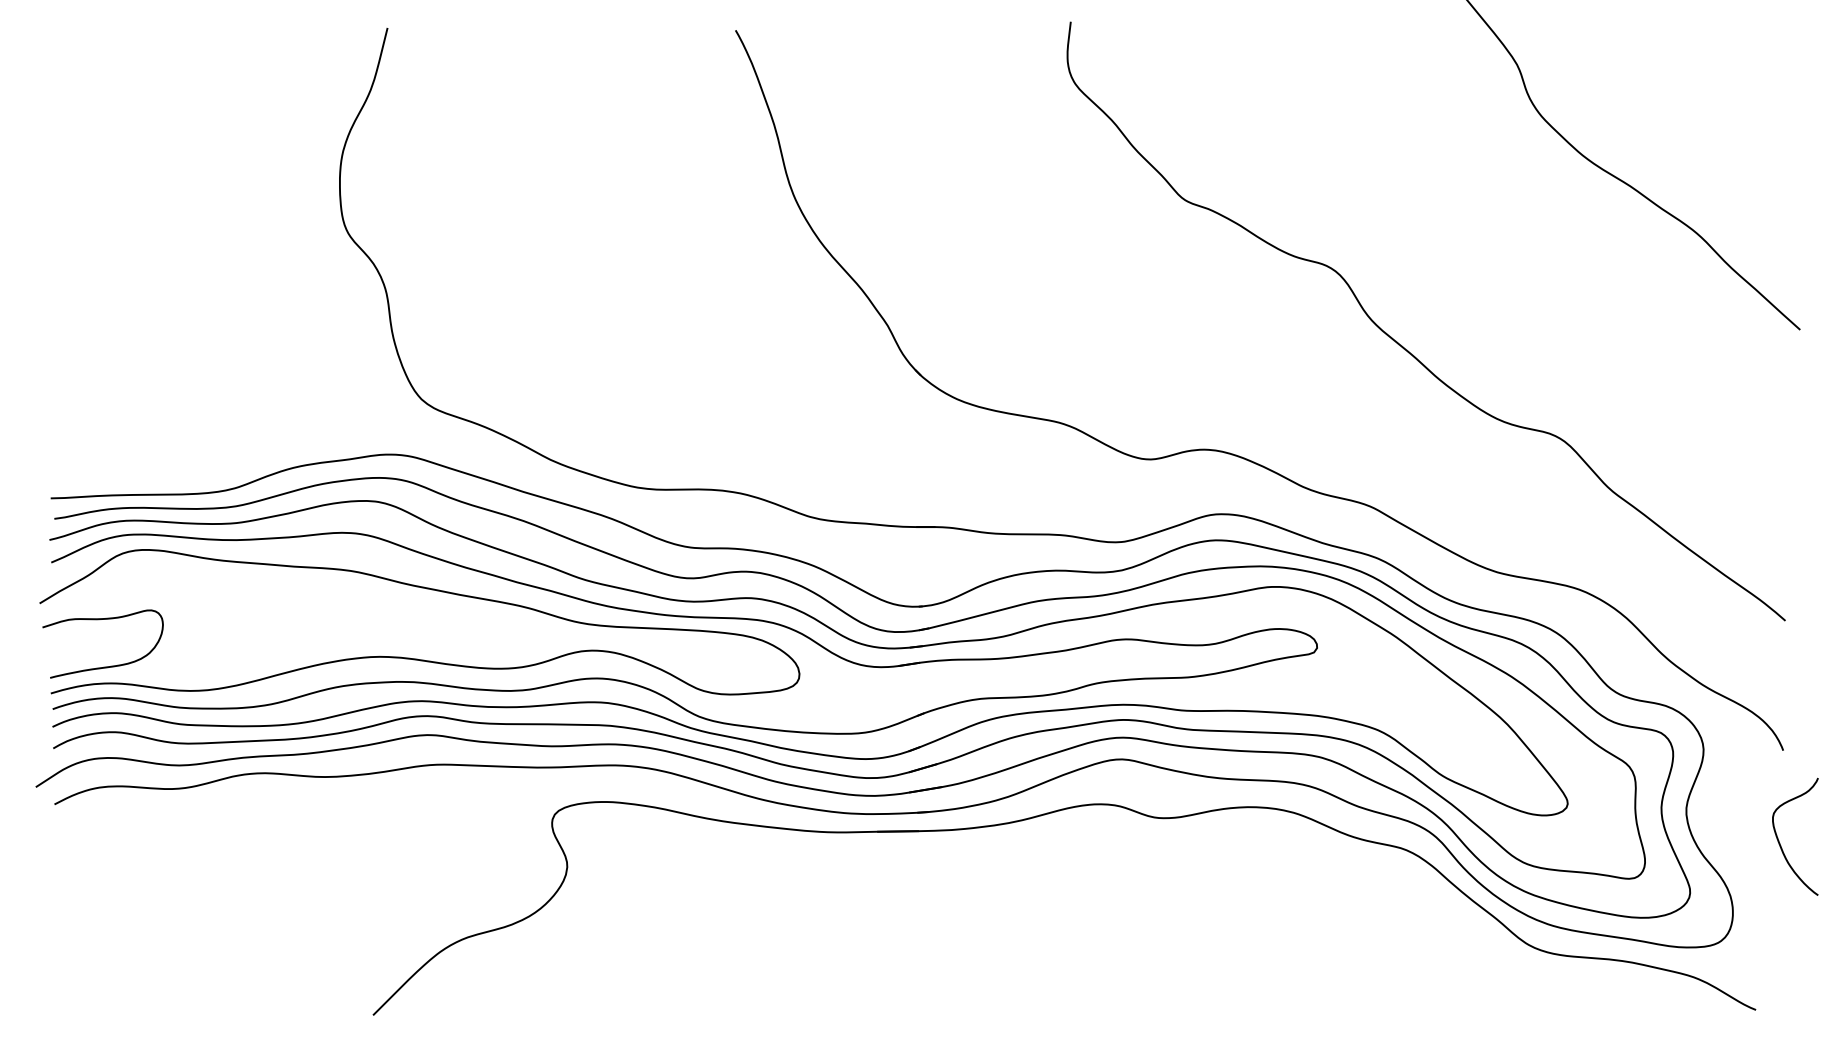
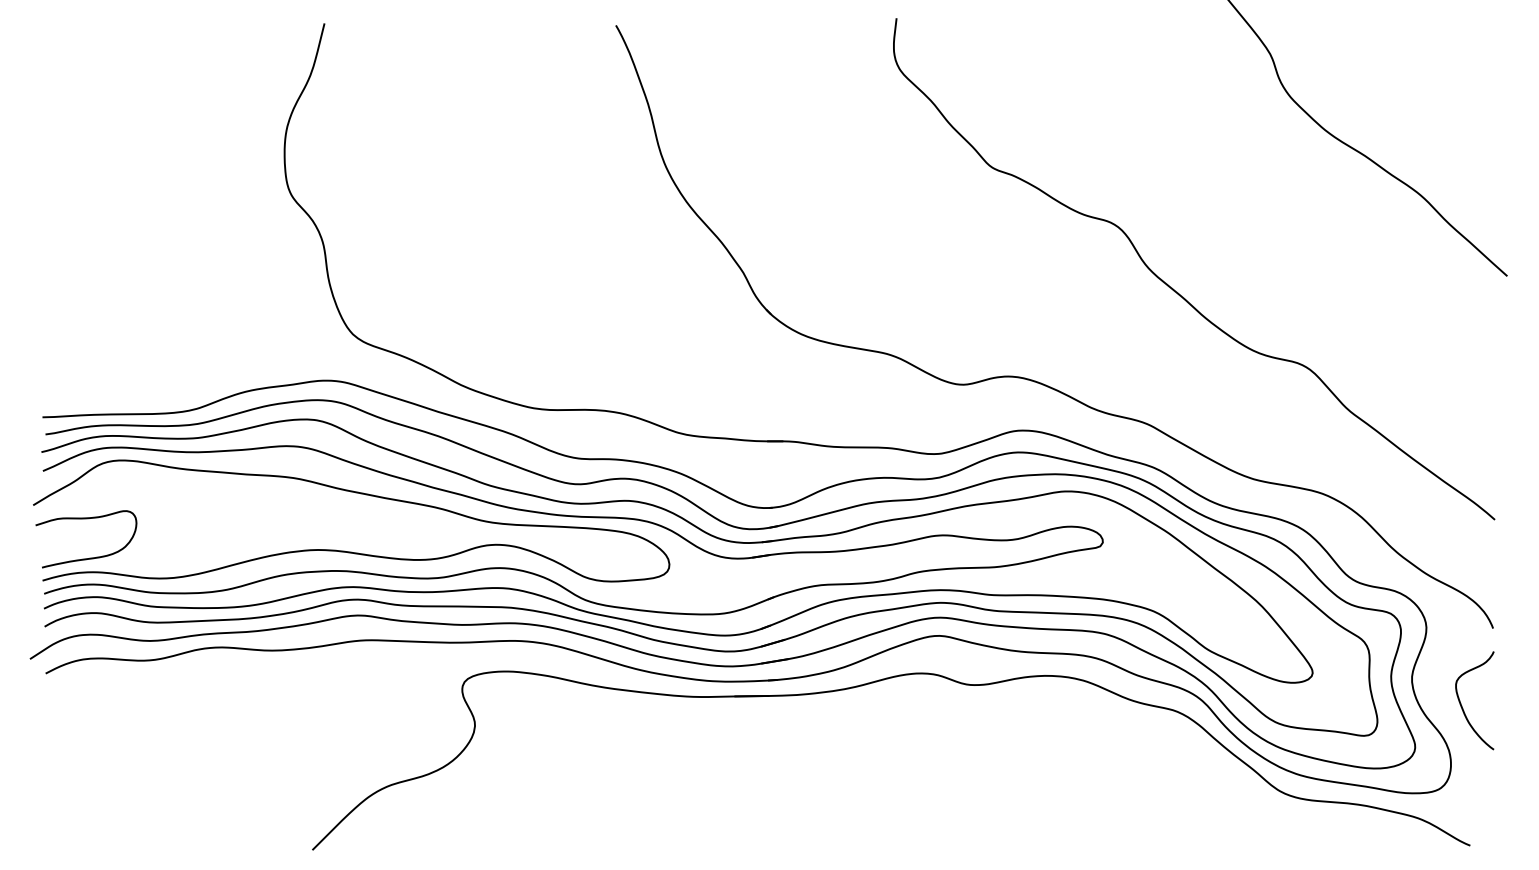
curve: (1779, 840) -> (1461, 703), moved

